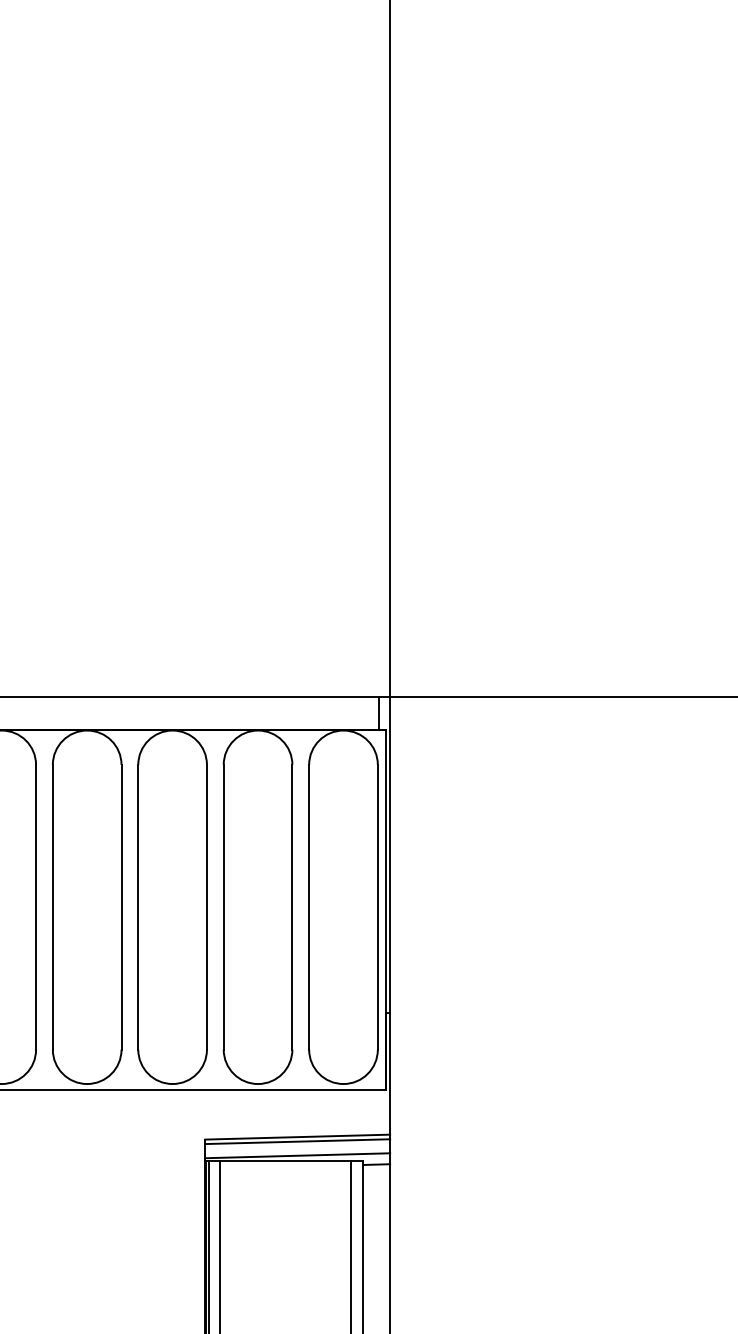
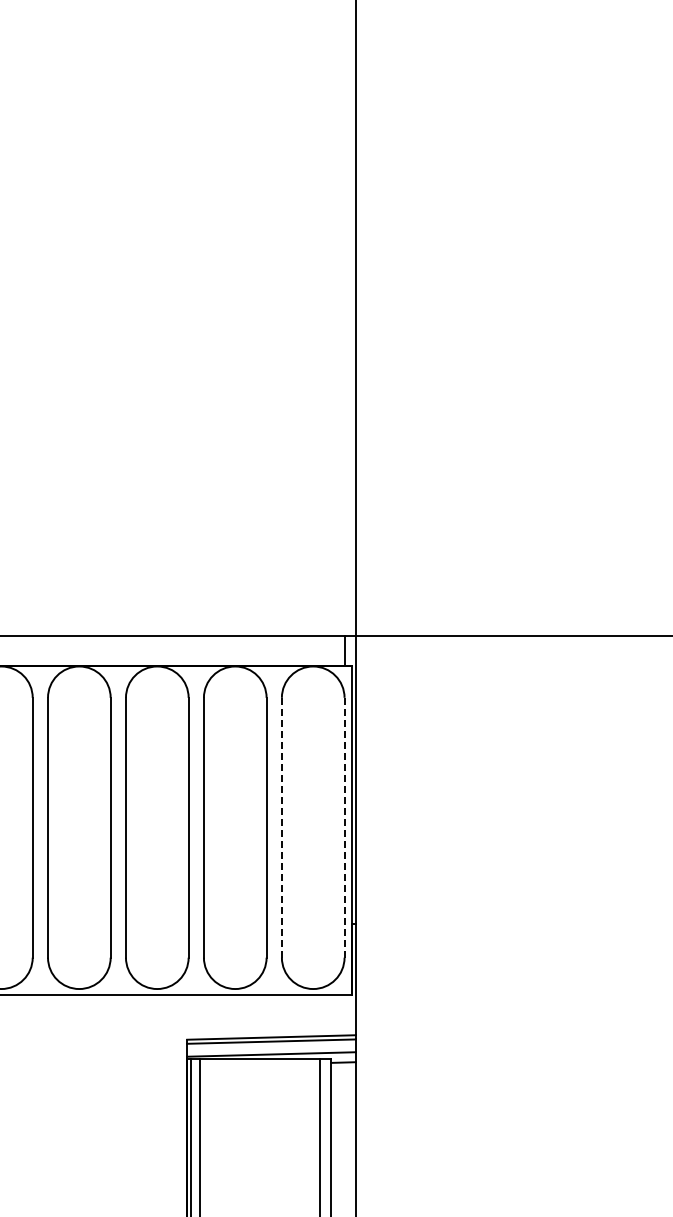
line: (308, 907) -> (281, 827), solid -> dashed
line: (377, 907) -> (344, 827), solid -> dashed

